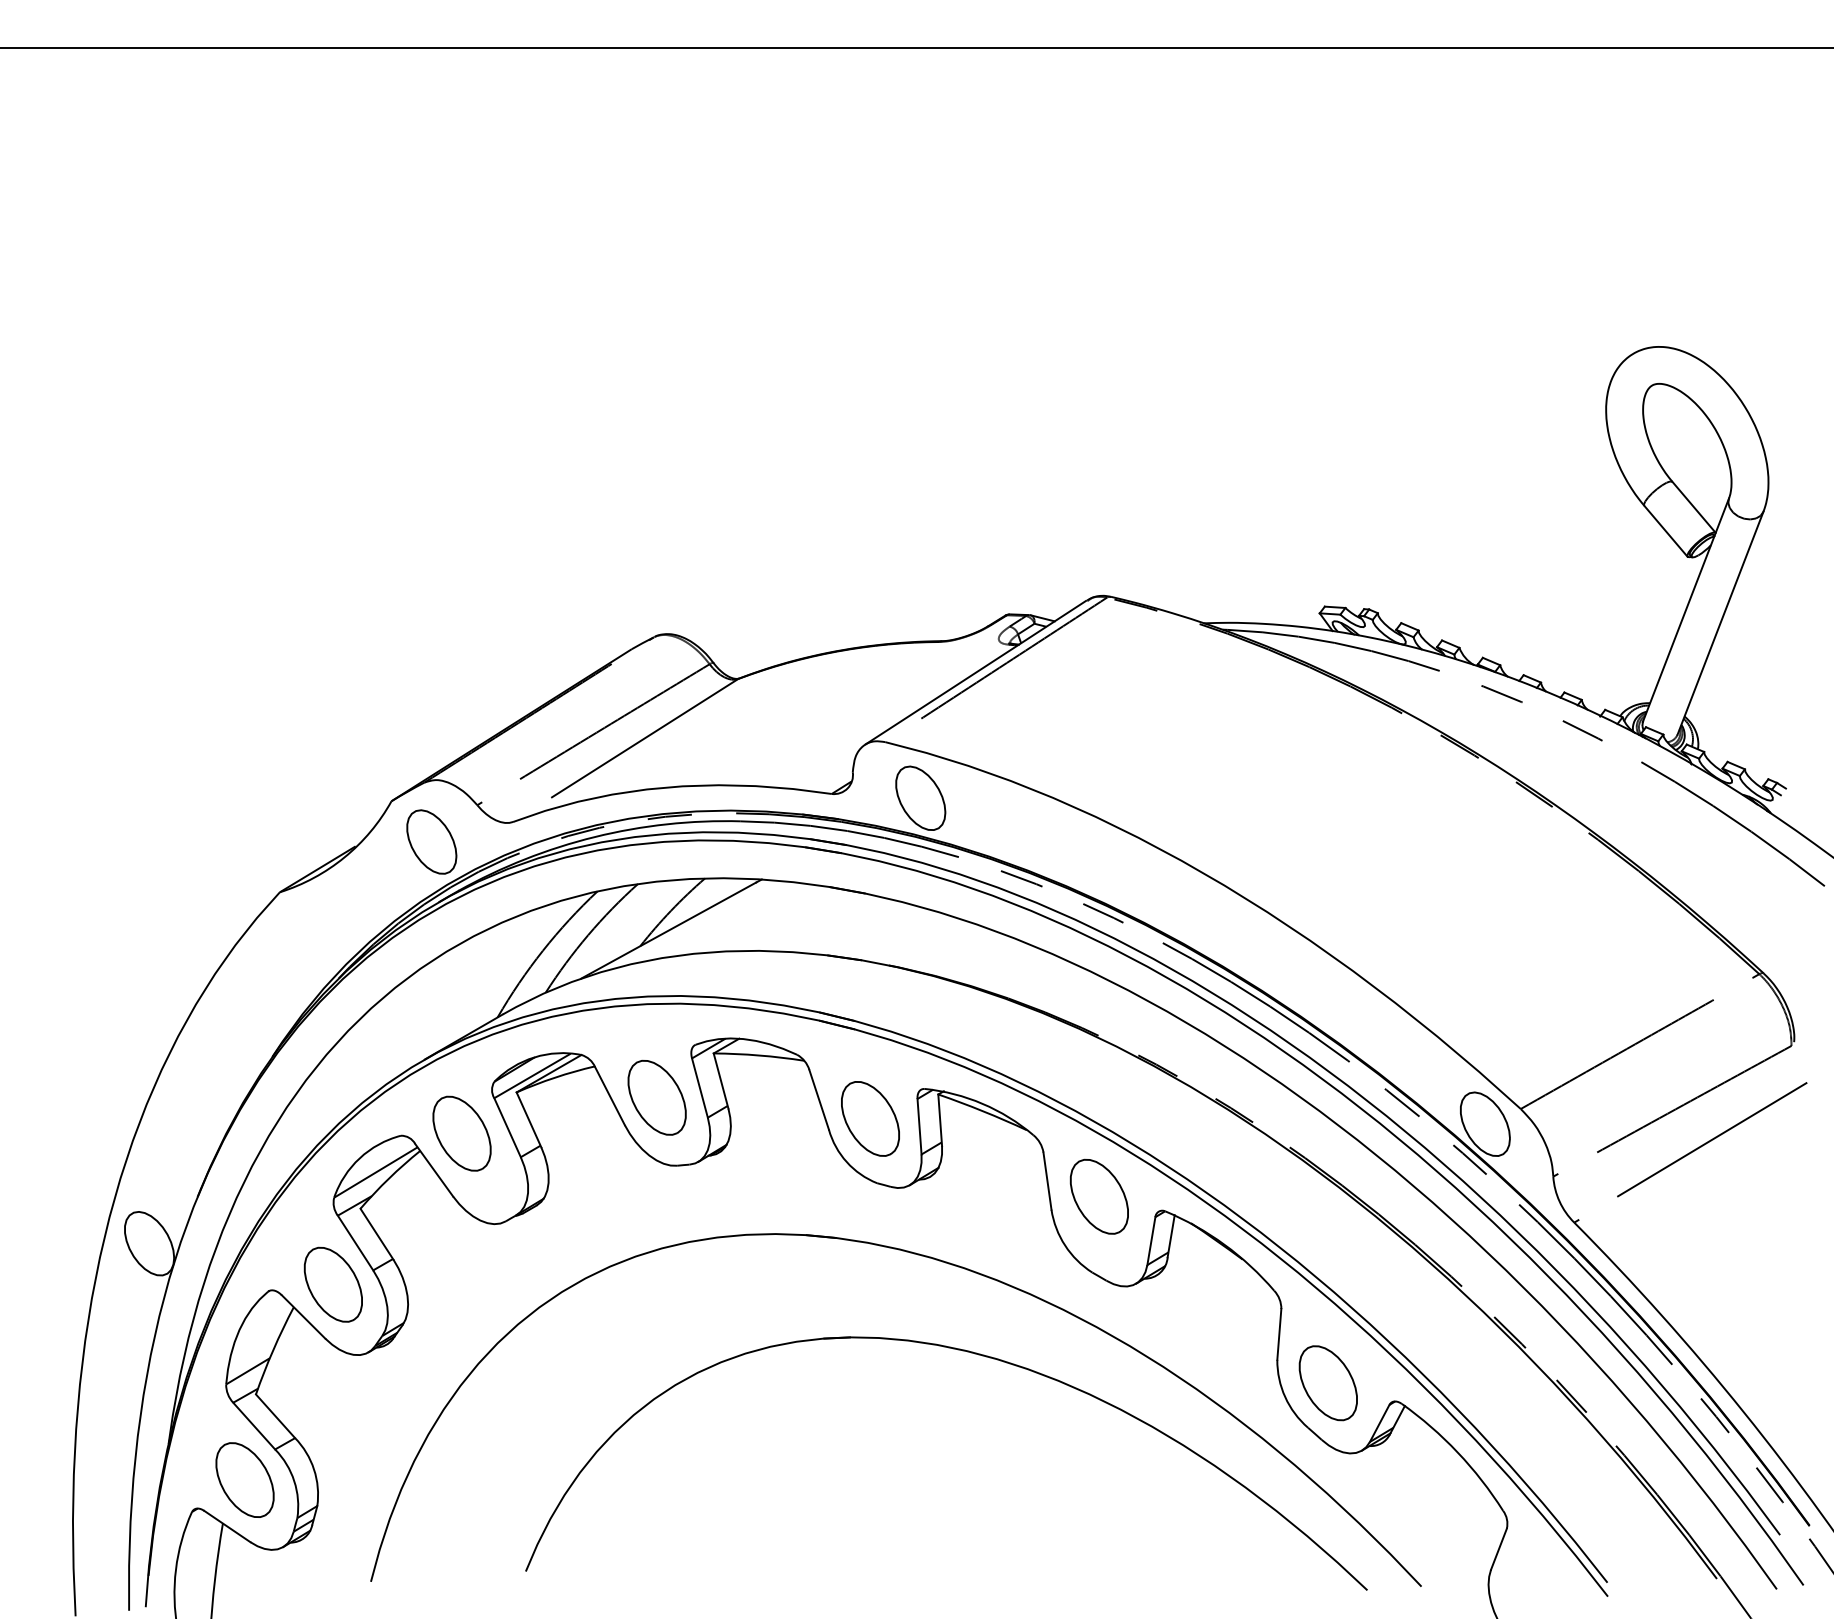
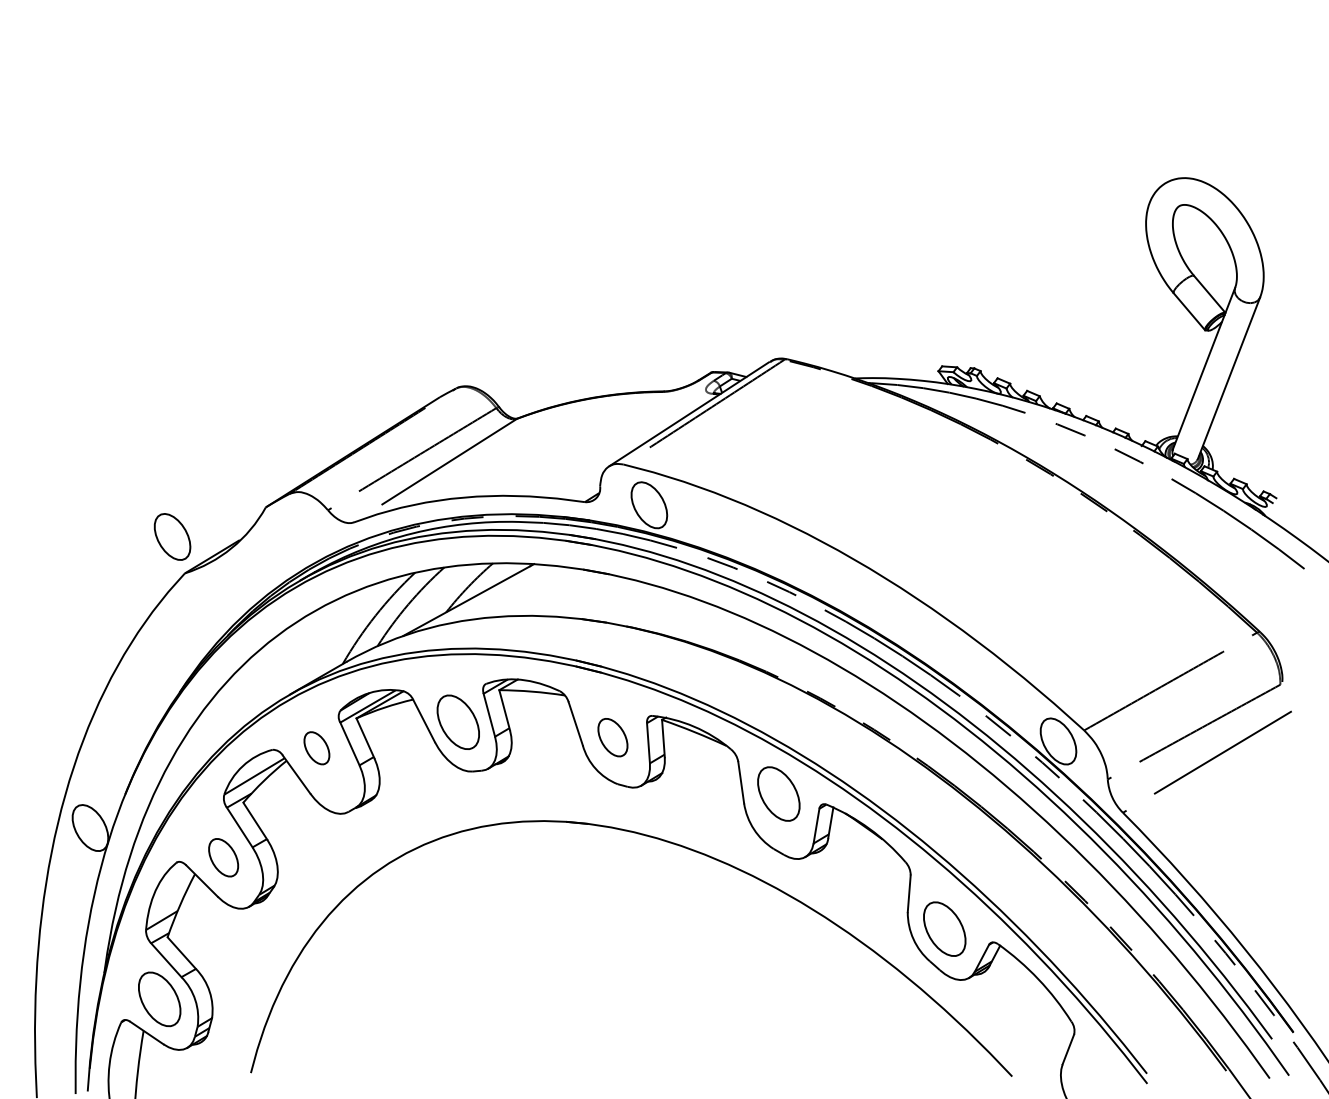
part: (431, 841) -> (172, 536), moved
part: (870, 1118) -> (612, 737), size x0.7
part: (461, 1133) -> (316, 748), size x0.6
part: (332, 1284) -> (223, 857), size x0.7
part: (974, 1354) -> (688, 908), removed

